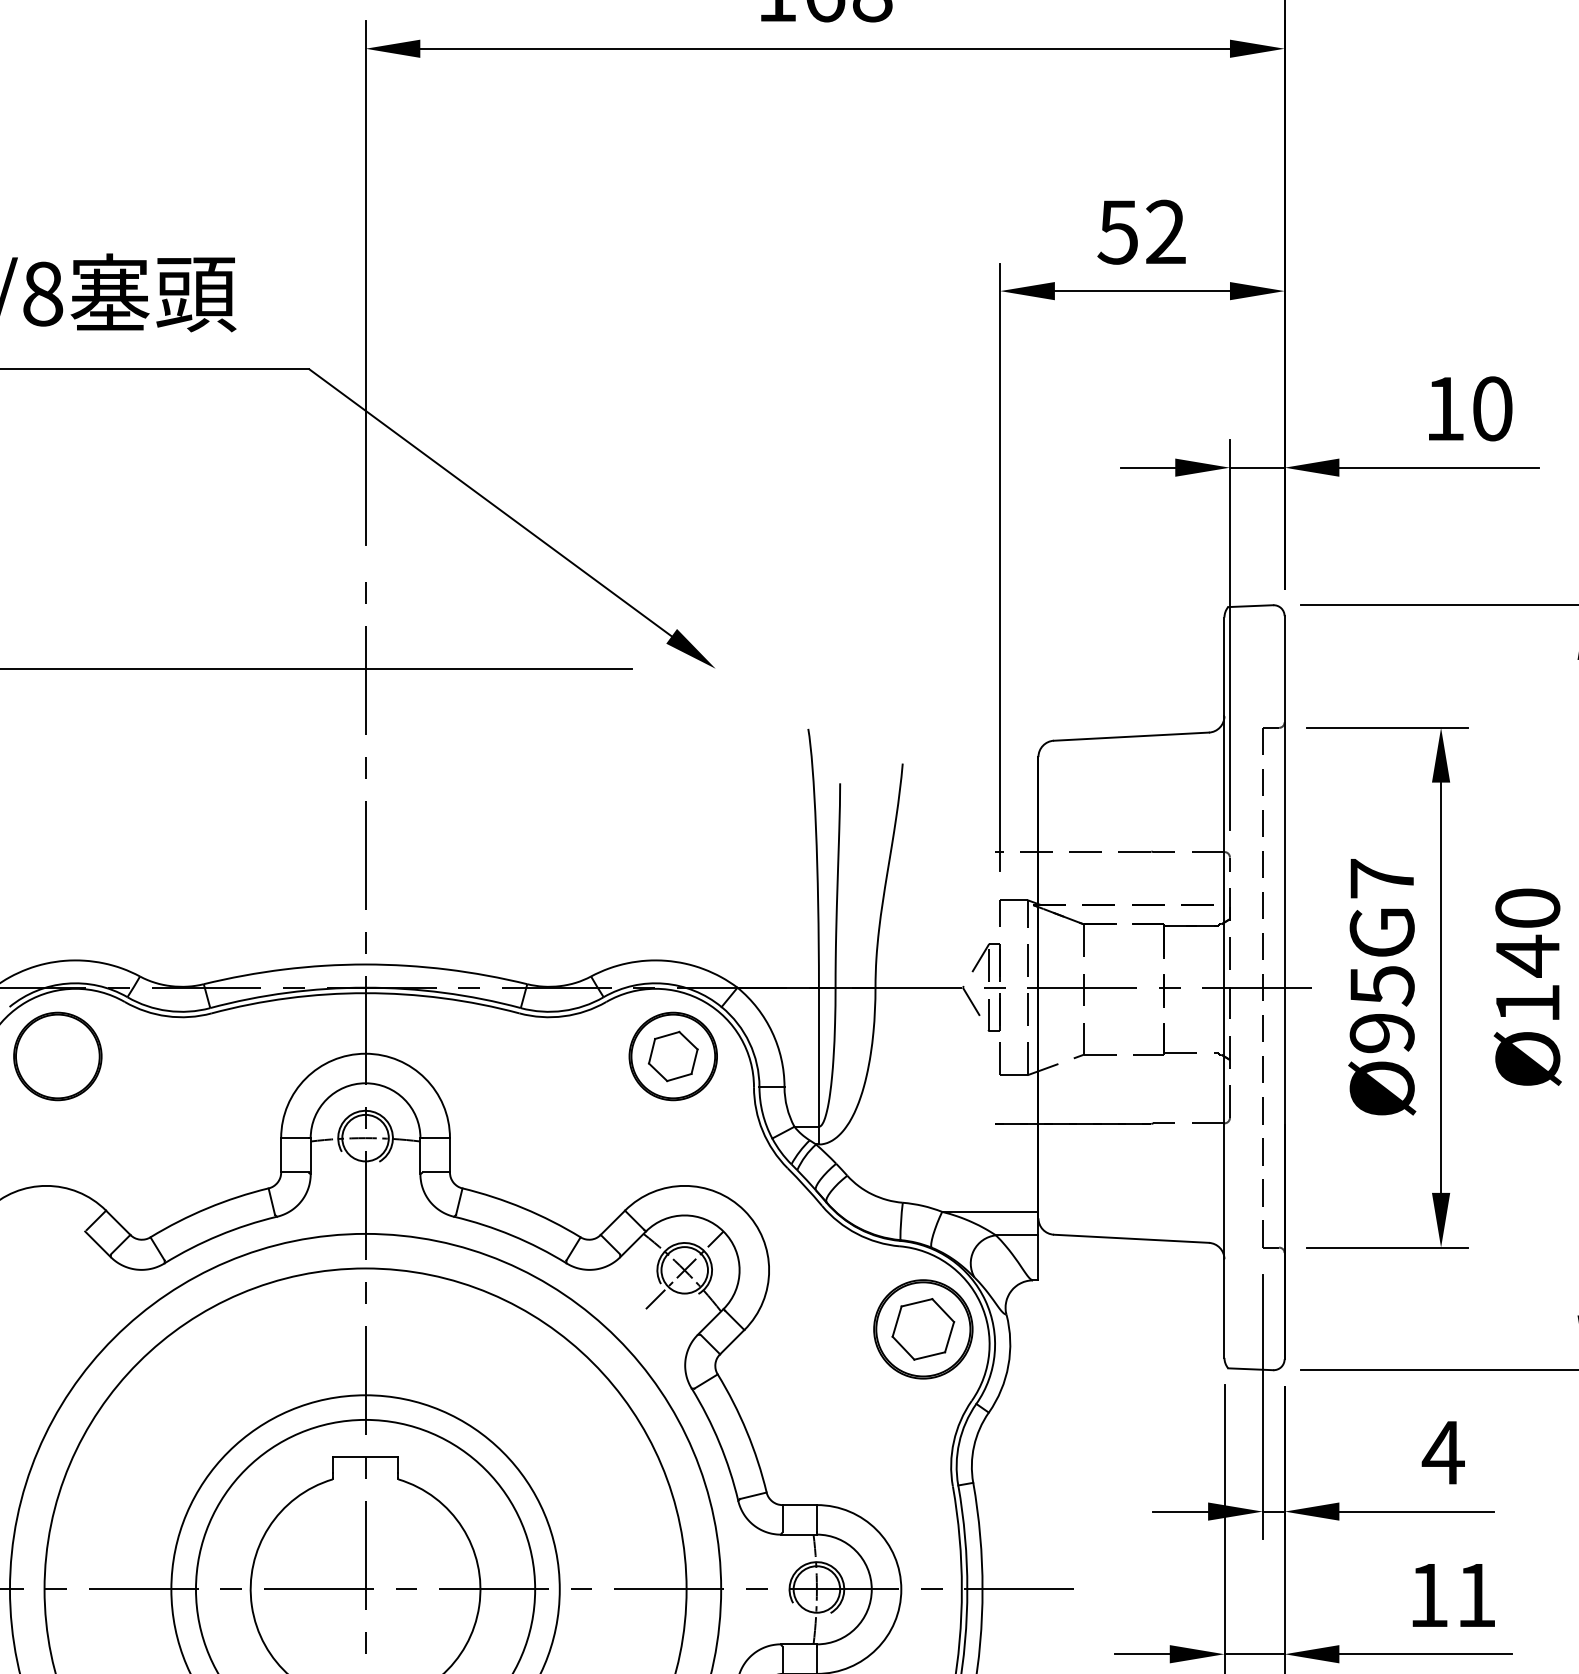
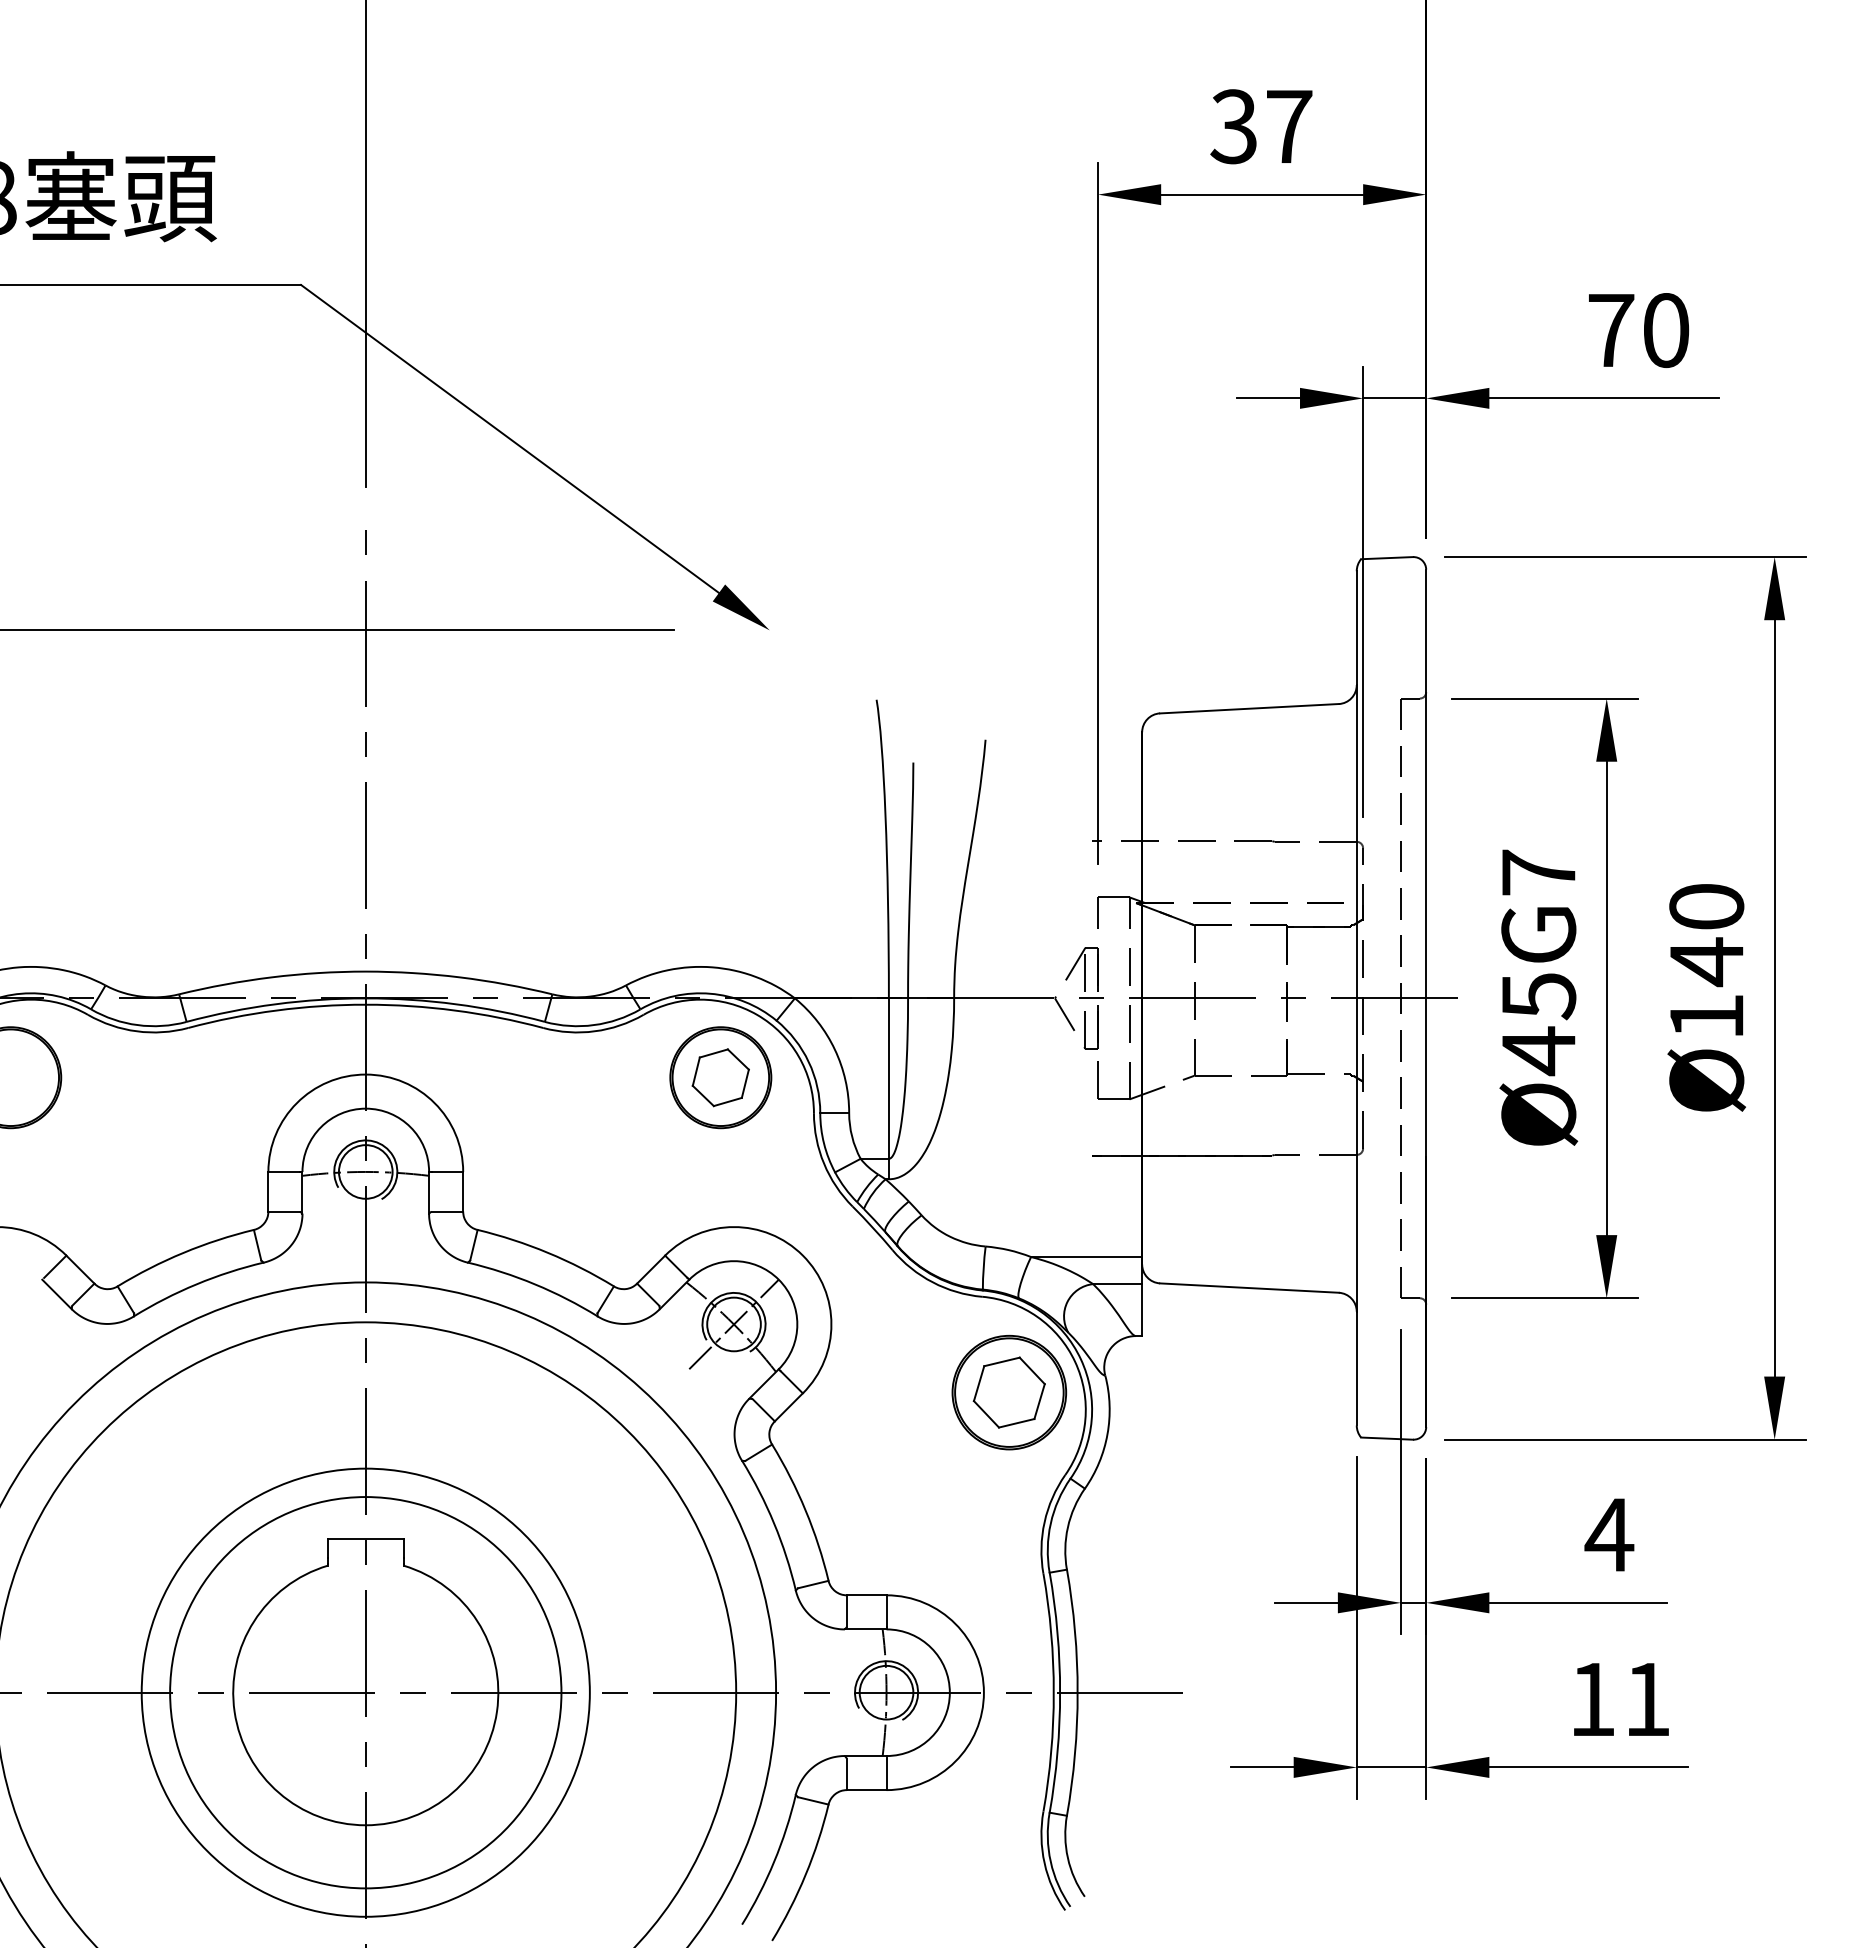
text: (1141, 232) -> (1261, 126), 52 -> 37
text: (1445, 408) -> (1611, 330), 10 -> 70
text: (1381, 1033) -> (1538, 1051), Ø95G7 -> Ø45G7

